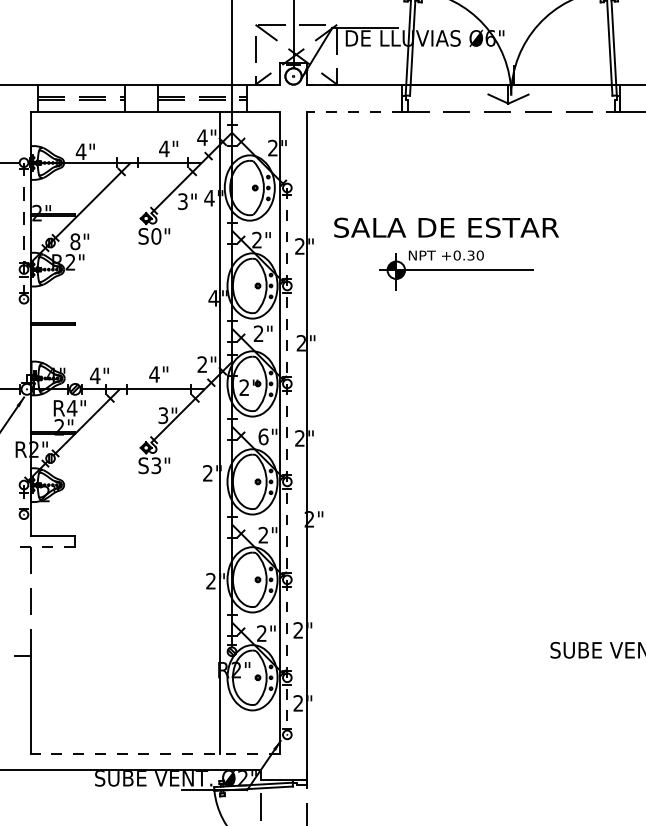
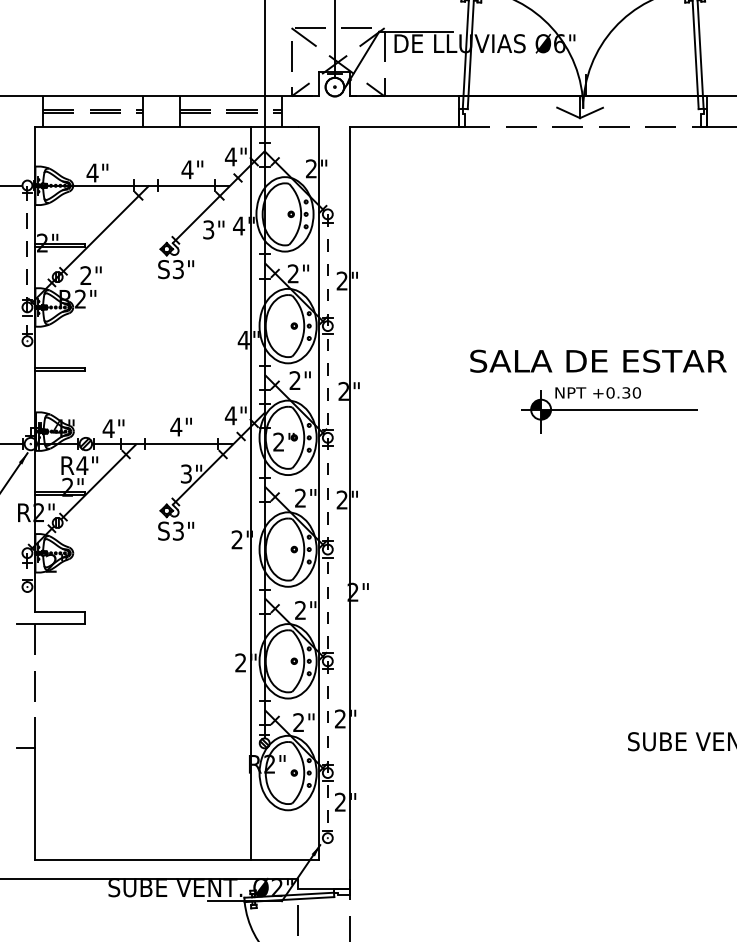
line: (354, 111) -> (404, 127), dashed -> solid
text: (156, 236) -> (178, 269), S0" -> S3"
text: (75, 241) -> (86, 275), 8" -> 2"
part: (446, 253) -> (598, 390), moved
text: (202, 364) -> (231, 415), 2" -> 4"
text: (263, 436) -> (300, 497), 6" -> 2"
line: (44, 547) -> (50, 624), dashed -> solid
line: (154, 753) -> (176, 859), dashed -> solid

